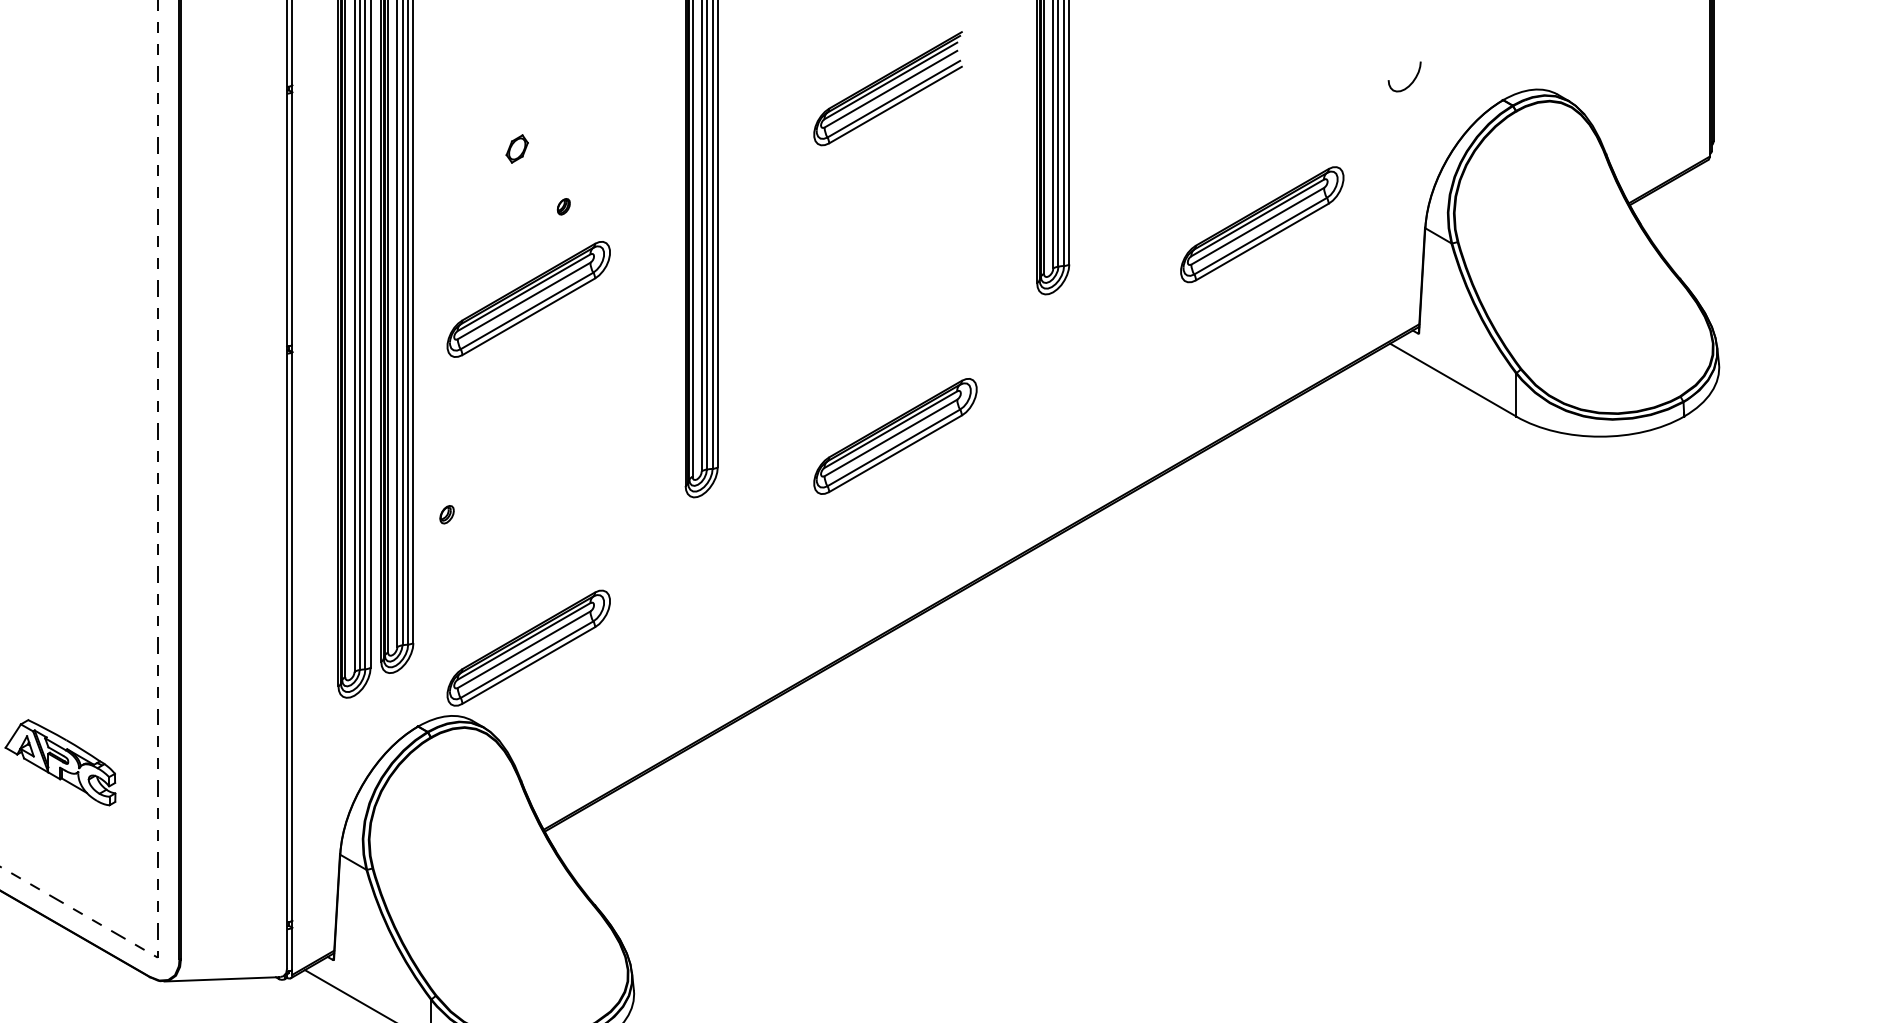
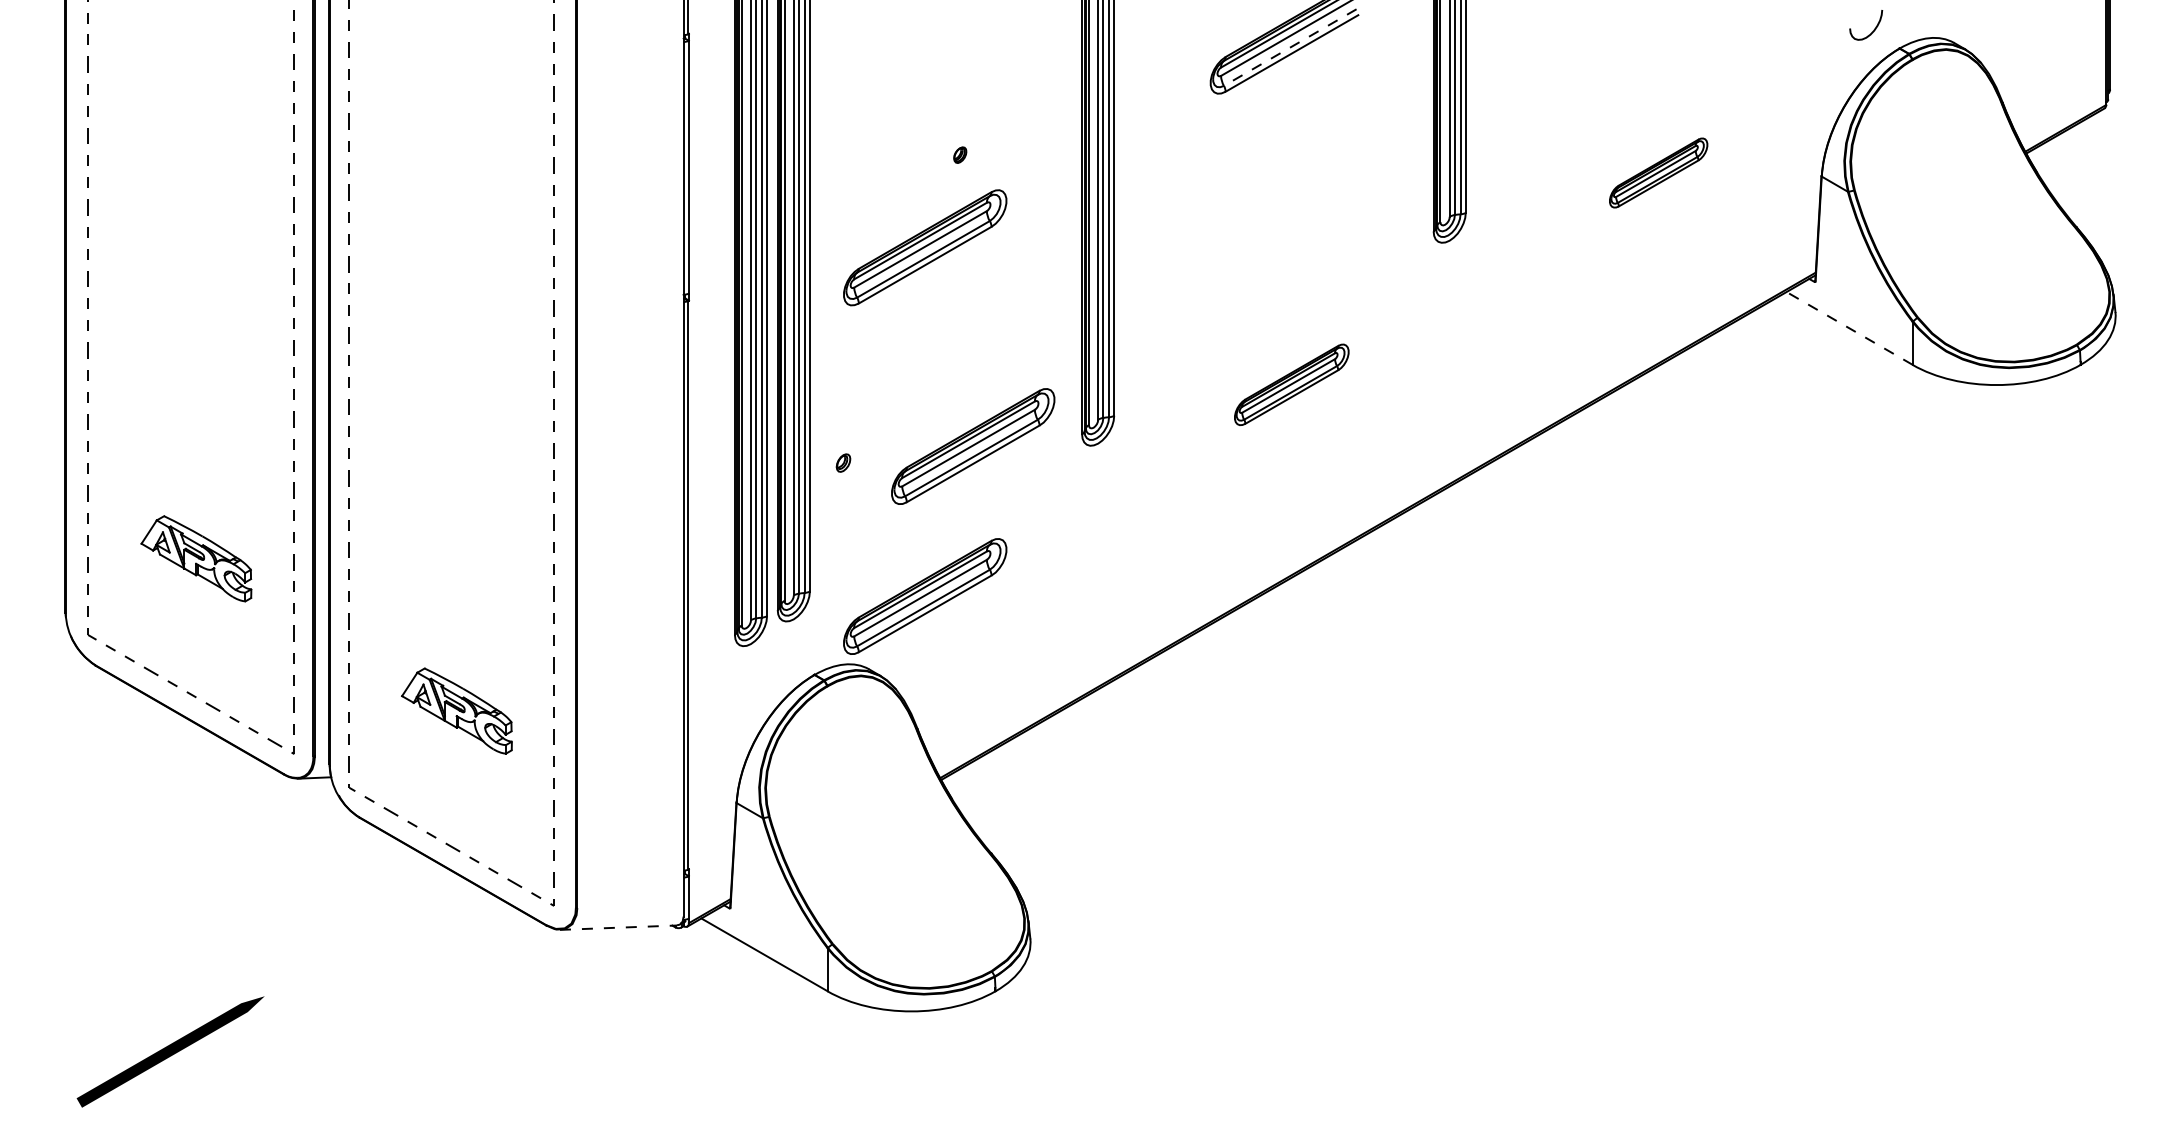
curve: (1412, 81) -> (1873, 29), moved
line: (894, 99) -> (1290, 47), solid -> dashed
part: (517, 149) -> (913, 97), removed
part: (1262, 224) -> (1658, 172), size x0.6
line: (1453, 380) -> (1849, 328), solid -> dashed
part: (895, 436) -> (1291, 384), size x0.7
part: (577, 498) -> (973, 446), added
line: (222, 979) -> (618, 927), solid -> dashed

